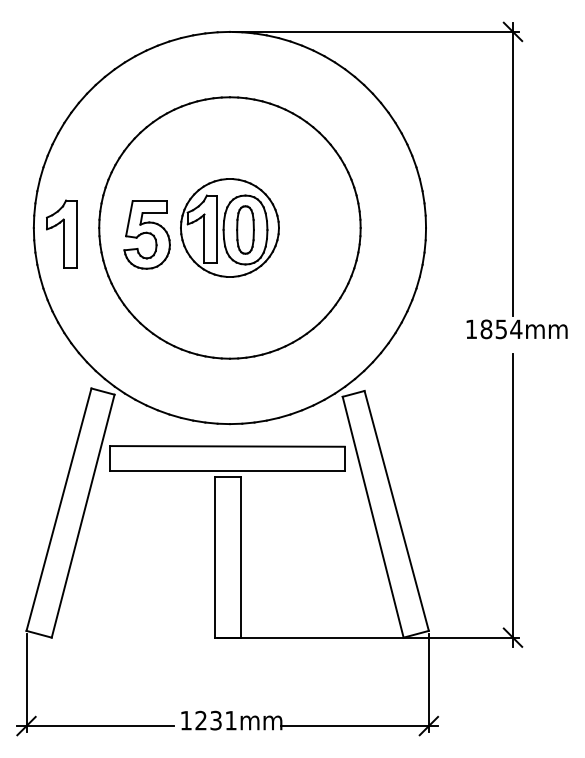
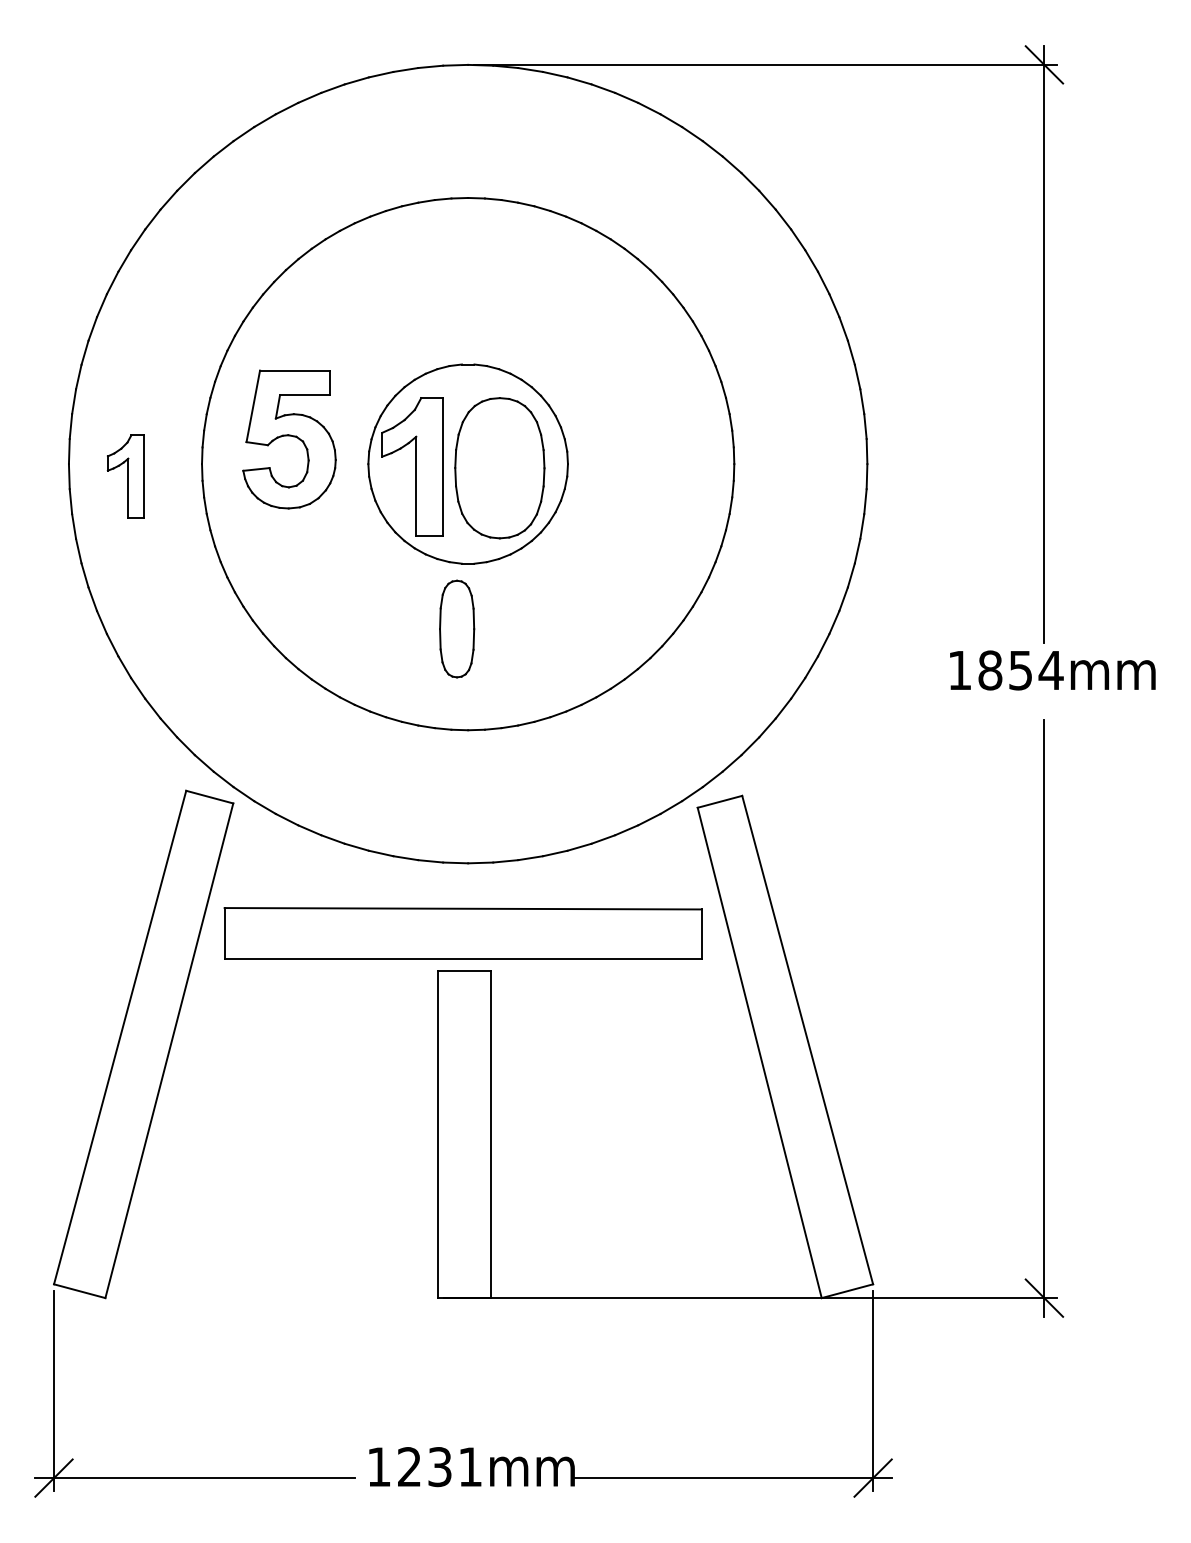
part: (245, 229) -> (457, 627), moved
part: (61, 233) -> (125, 475), size x0.6
part: (146, 234) -> (288, 438), moved

